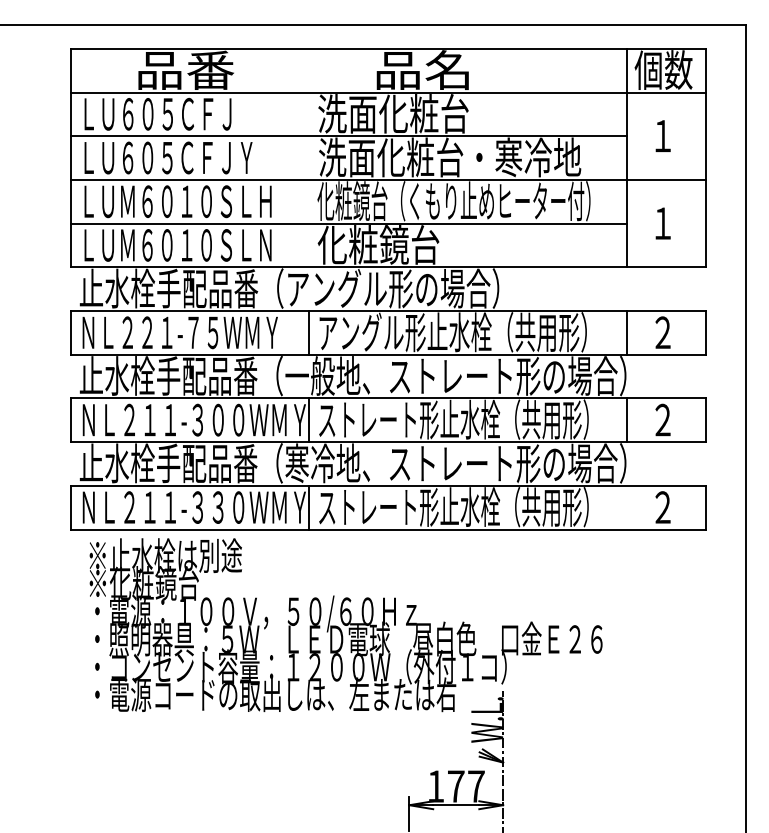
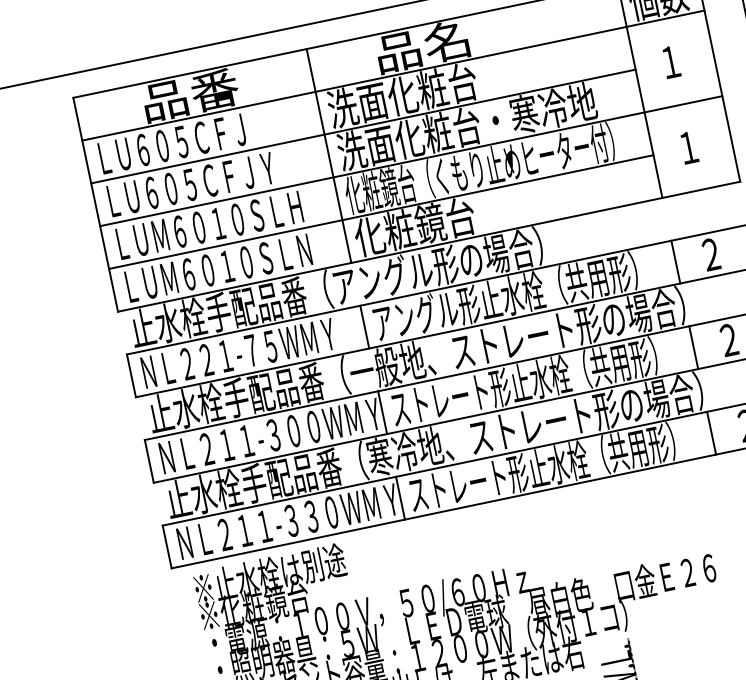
line: (309, 157) -> (329, 155), added
line: (626, 507) -> (711, 433), added

